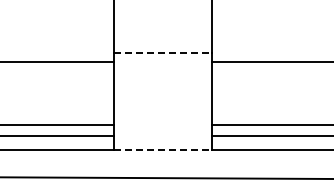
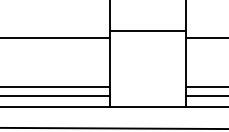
line: (163, 52) -> (147, 30), dashed -> solid
line: (163, 150) -> (147, 107), dashed -> solid

